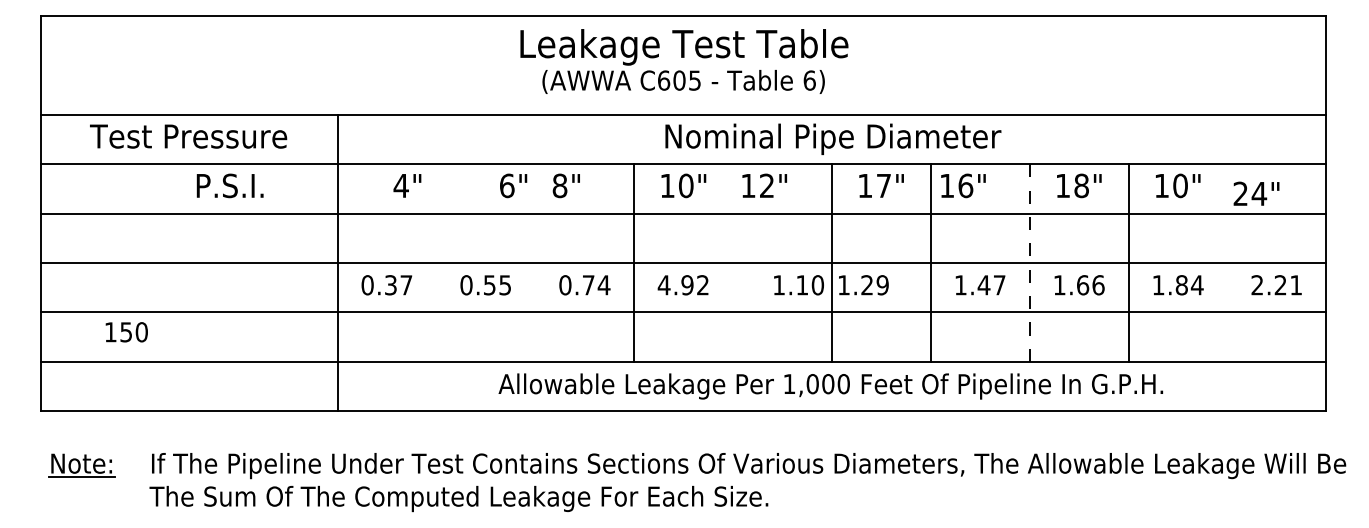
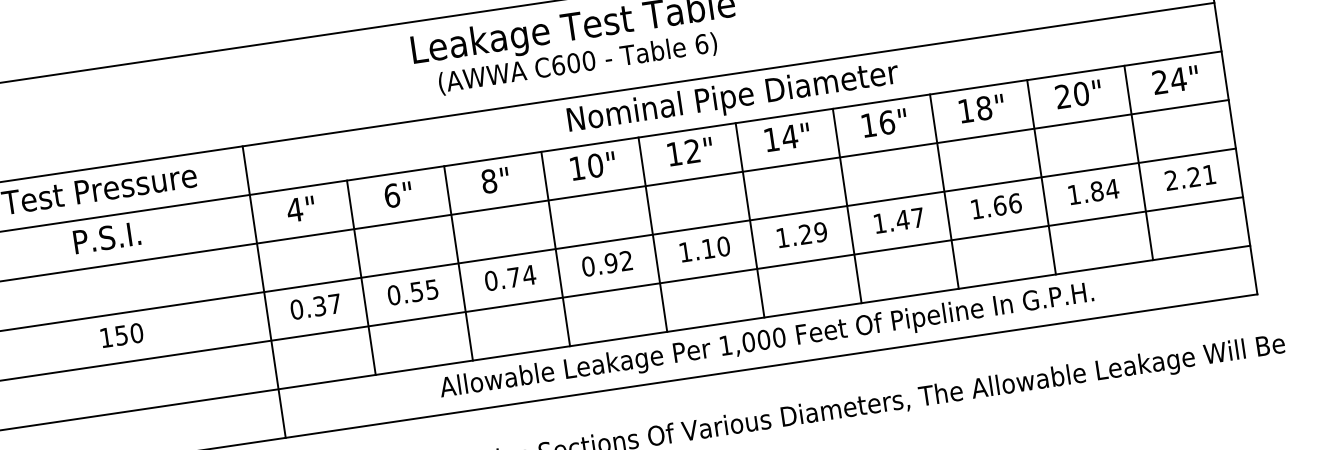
text: (695, 80) -> (589, 60), C605 -> C600
text: (229, 185) -> (106, 237), moved
text: (407, 185) -> (300, 208), moved
text: (513, 185) -> (398, 194), moved
text: (565, 185) -> (494, 180), moved
text: (764, 185) -> (690, 151), moved
text: (883, 185) -> (789, 136), 17" -> 14"
text: (963, 185) -> (884, 122), moved
text: (1161, 185) -> (1062, 96), 10" -> 20"
text: (1256, 193) -> (1175, 79), moved
line: (436, 262) -> (361, 277), added
line: (535, 262) -> (458, 262), added
line: (733, 262) -> (653, 234), added
line: (1227, 262) -> (1138, 162), added
line: (1029, 263) -> (944, 192), dashed -> solid
text: (663, 285) -> (587, 266), 4.92 -> 0.92
text: (798, 285) -> (704, 249), moved
text: (863, 285) -> (801, 235), moved
text: (126, 332) -> (121, 335), moved

